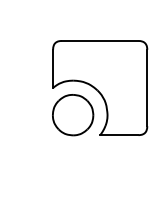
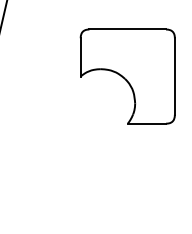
part: (72, 114) -> (100, 103), removed

